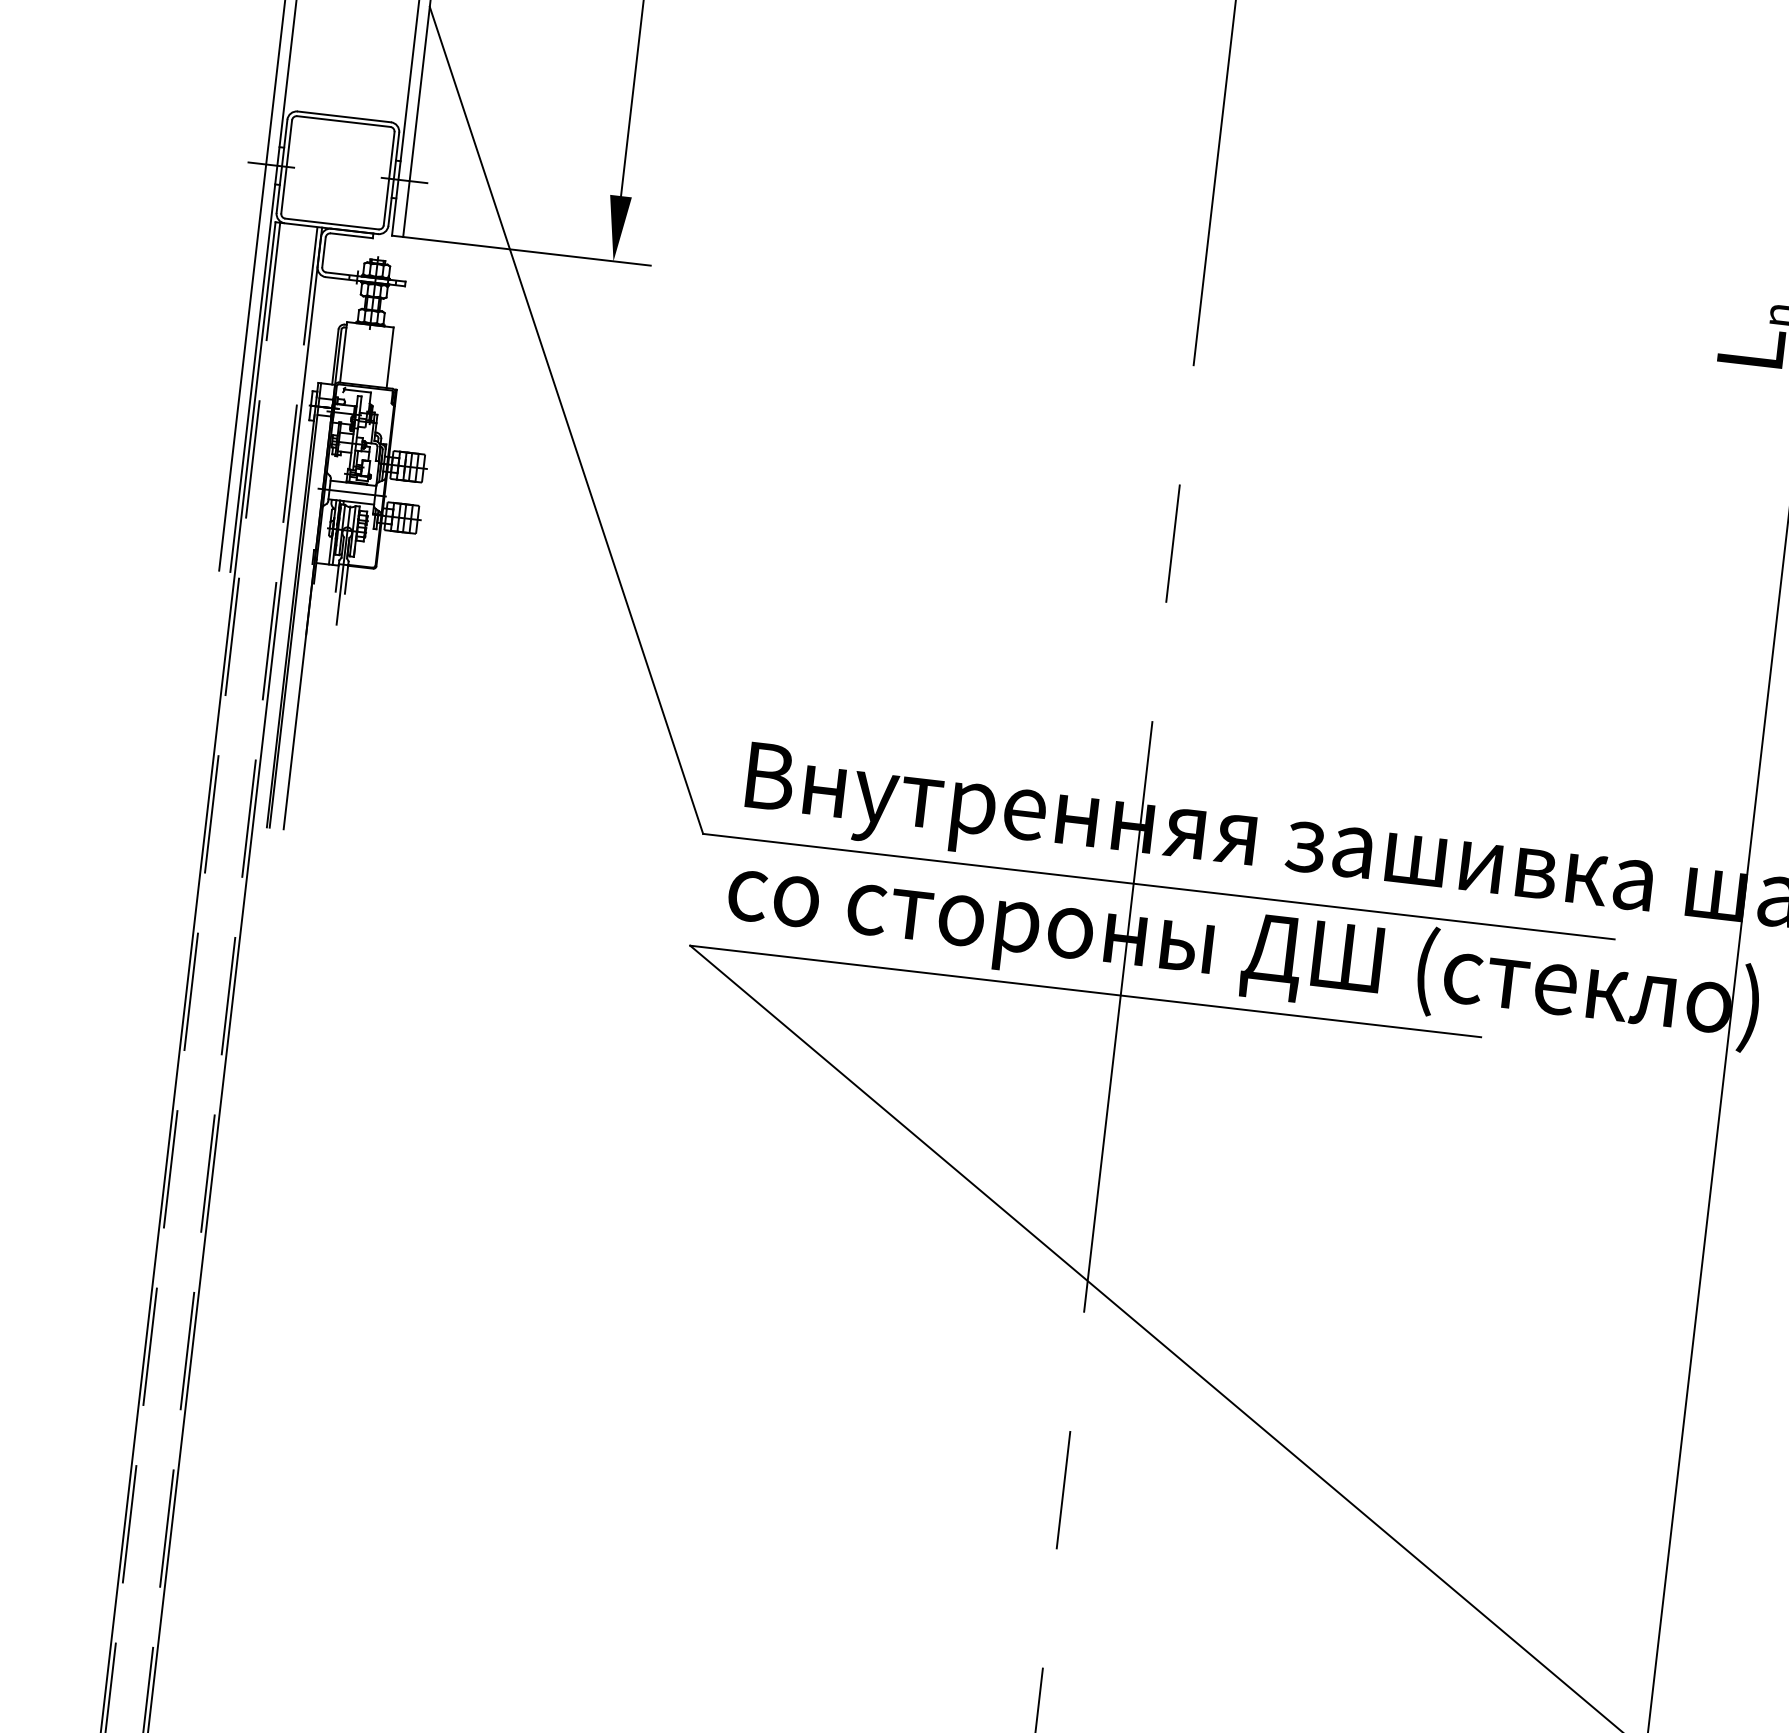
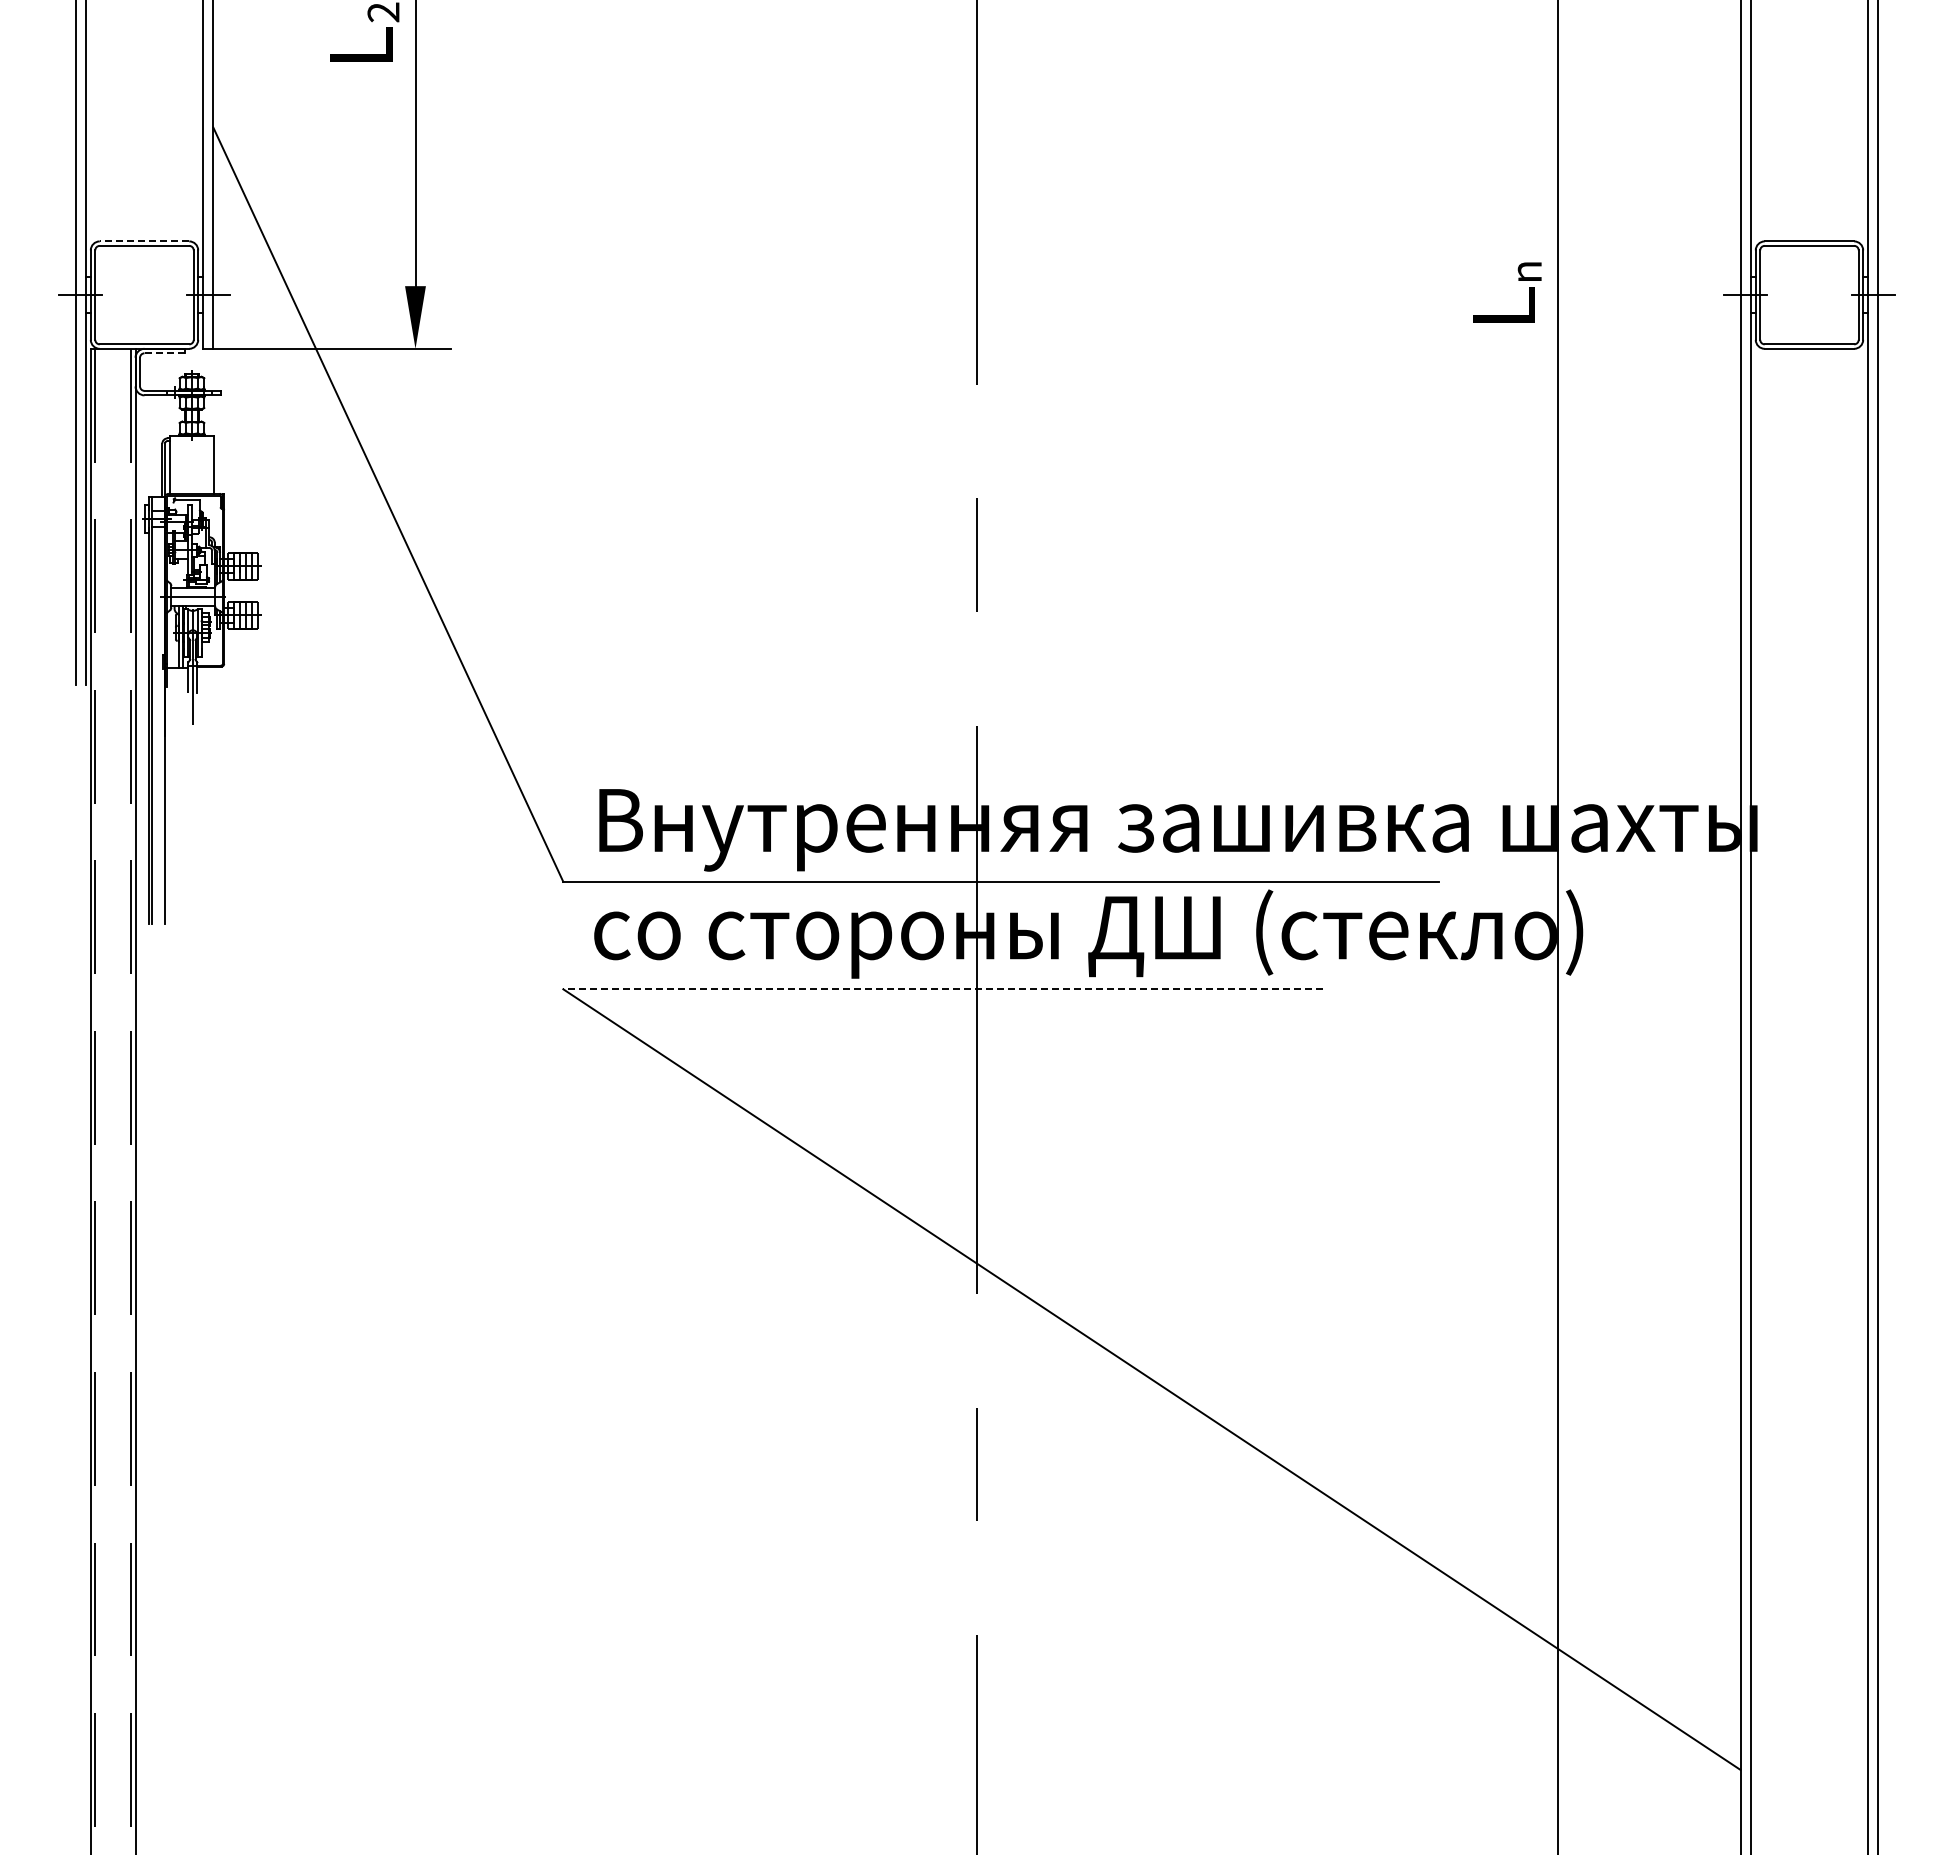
line: (344, 116) -> (144, 241), solid -> dashed
line: (352, 236) -> (165, 353), solid -> dashed
line: (1085, 991) -> (943, 989), solid -> dashed

